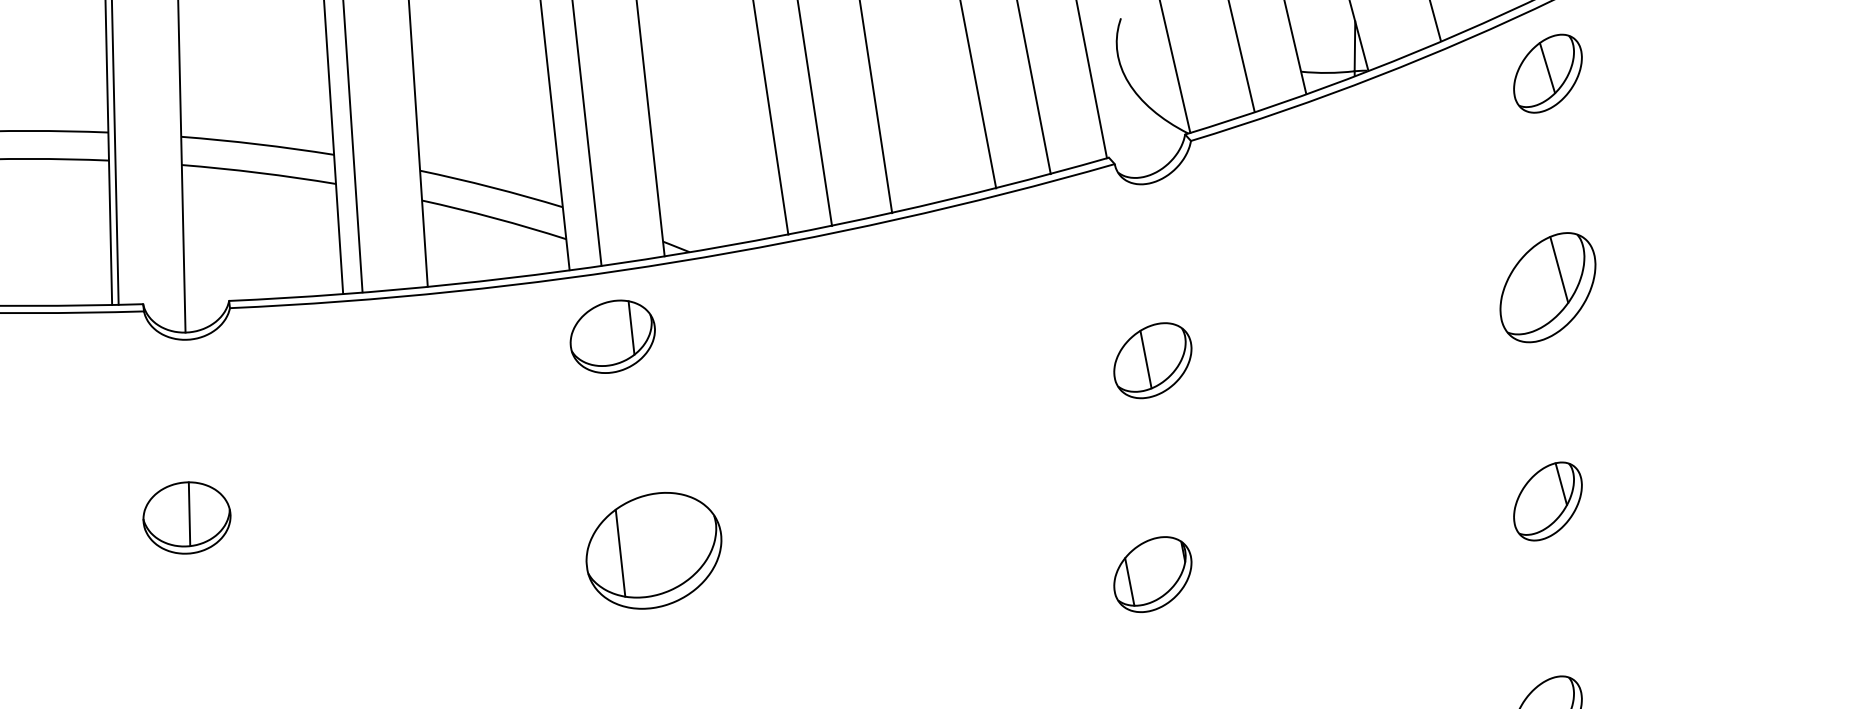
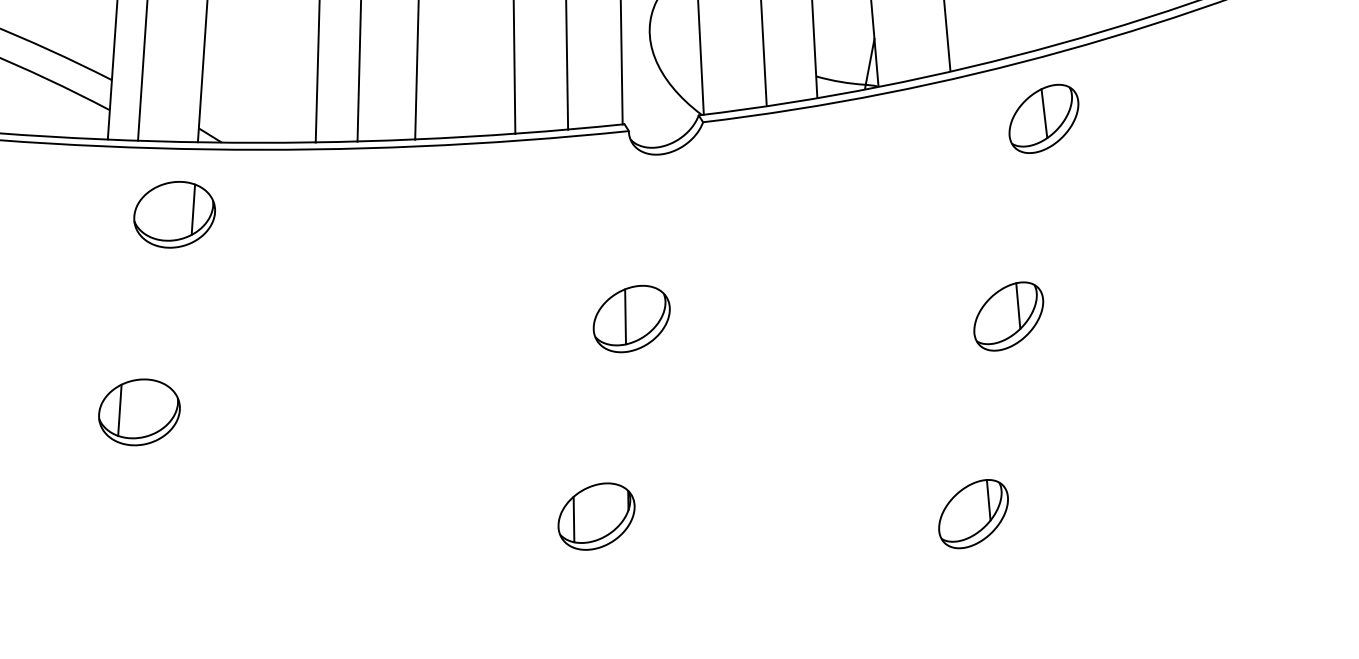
part: (1547, 287) -> (1008, 316), size x0.71
part: (612, 336) -> (174, 214), moved
part: (653, 550) -> (139, 412), size x0.62

